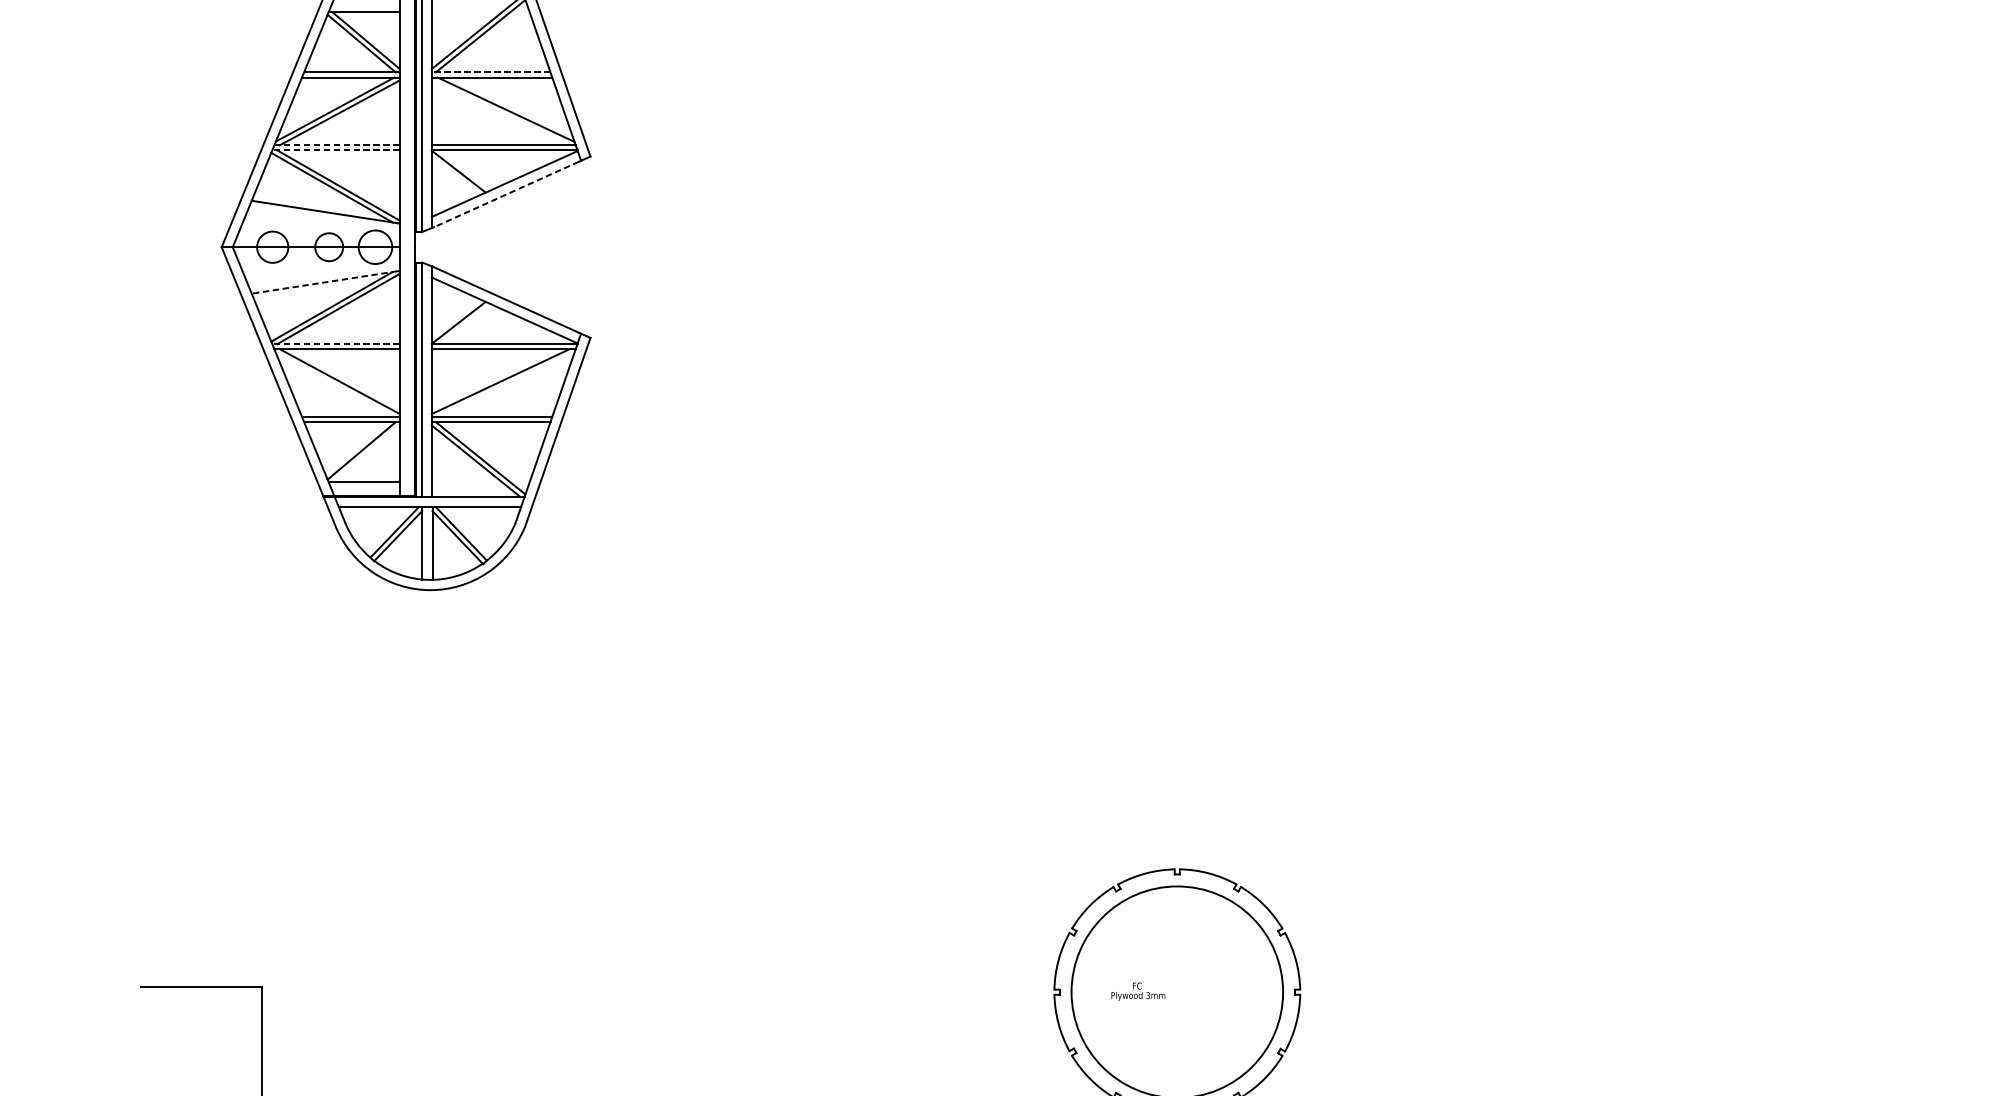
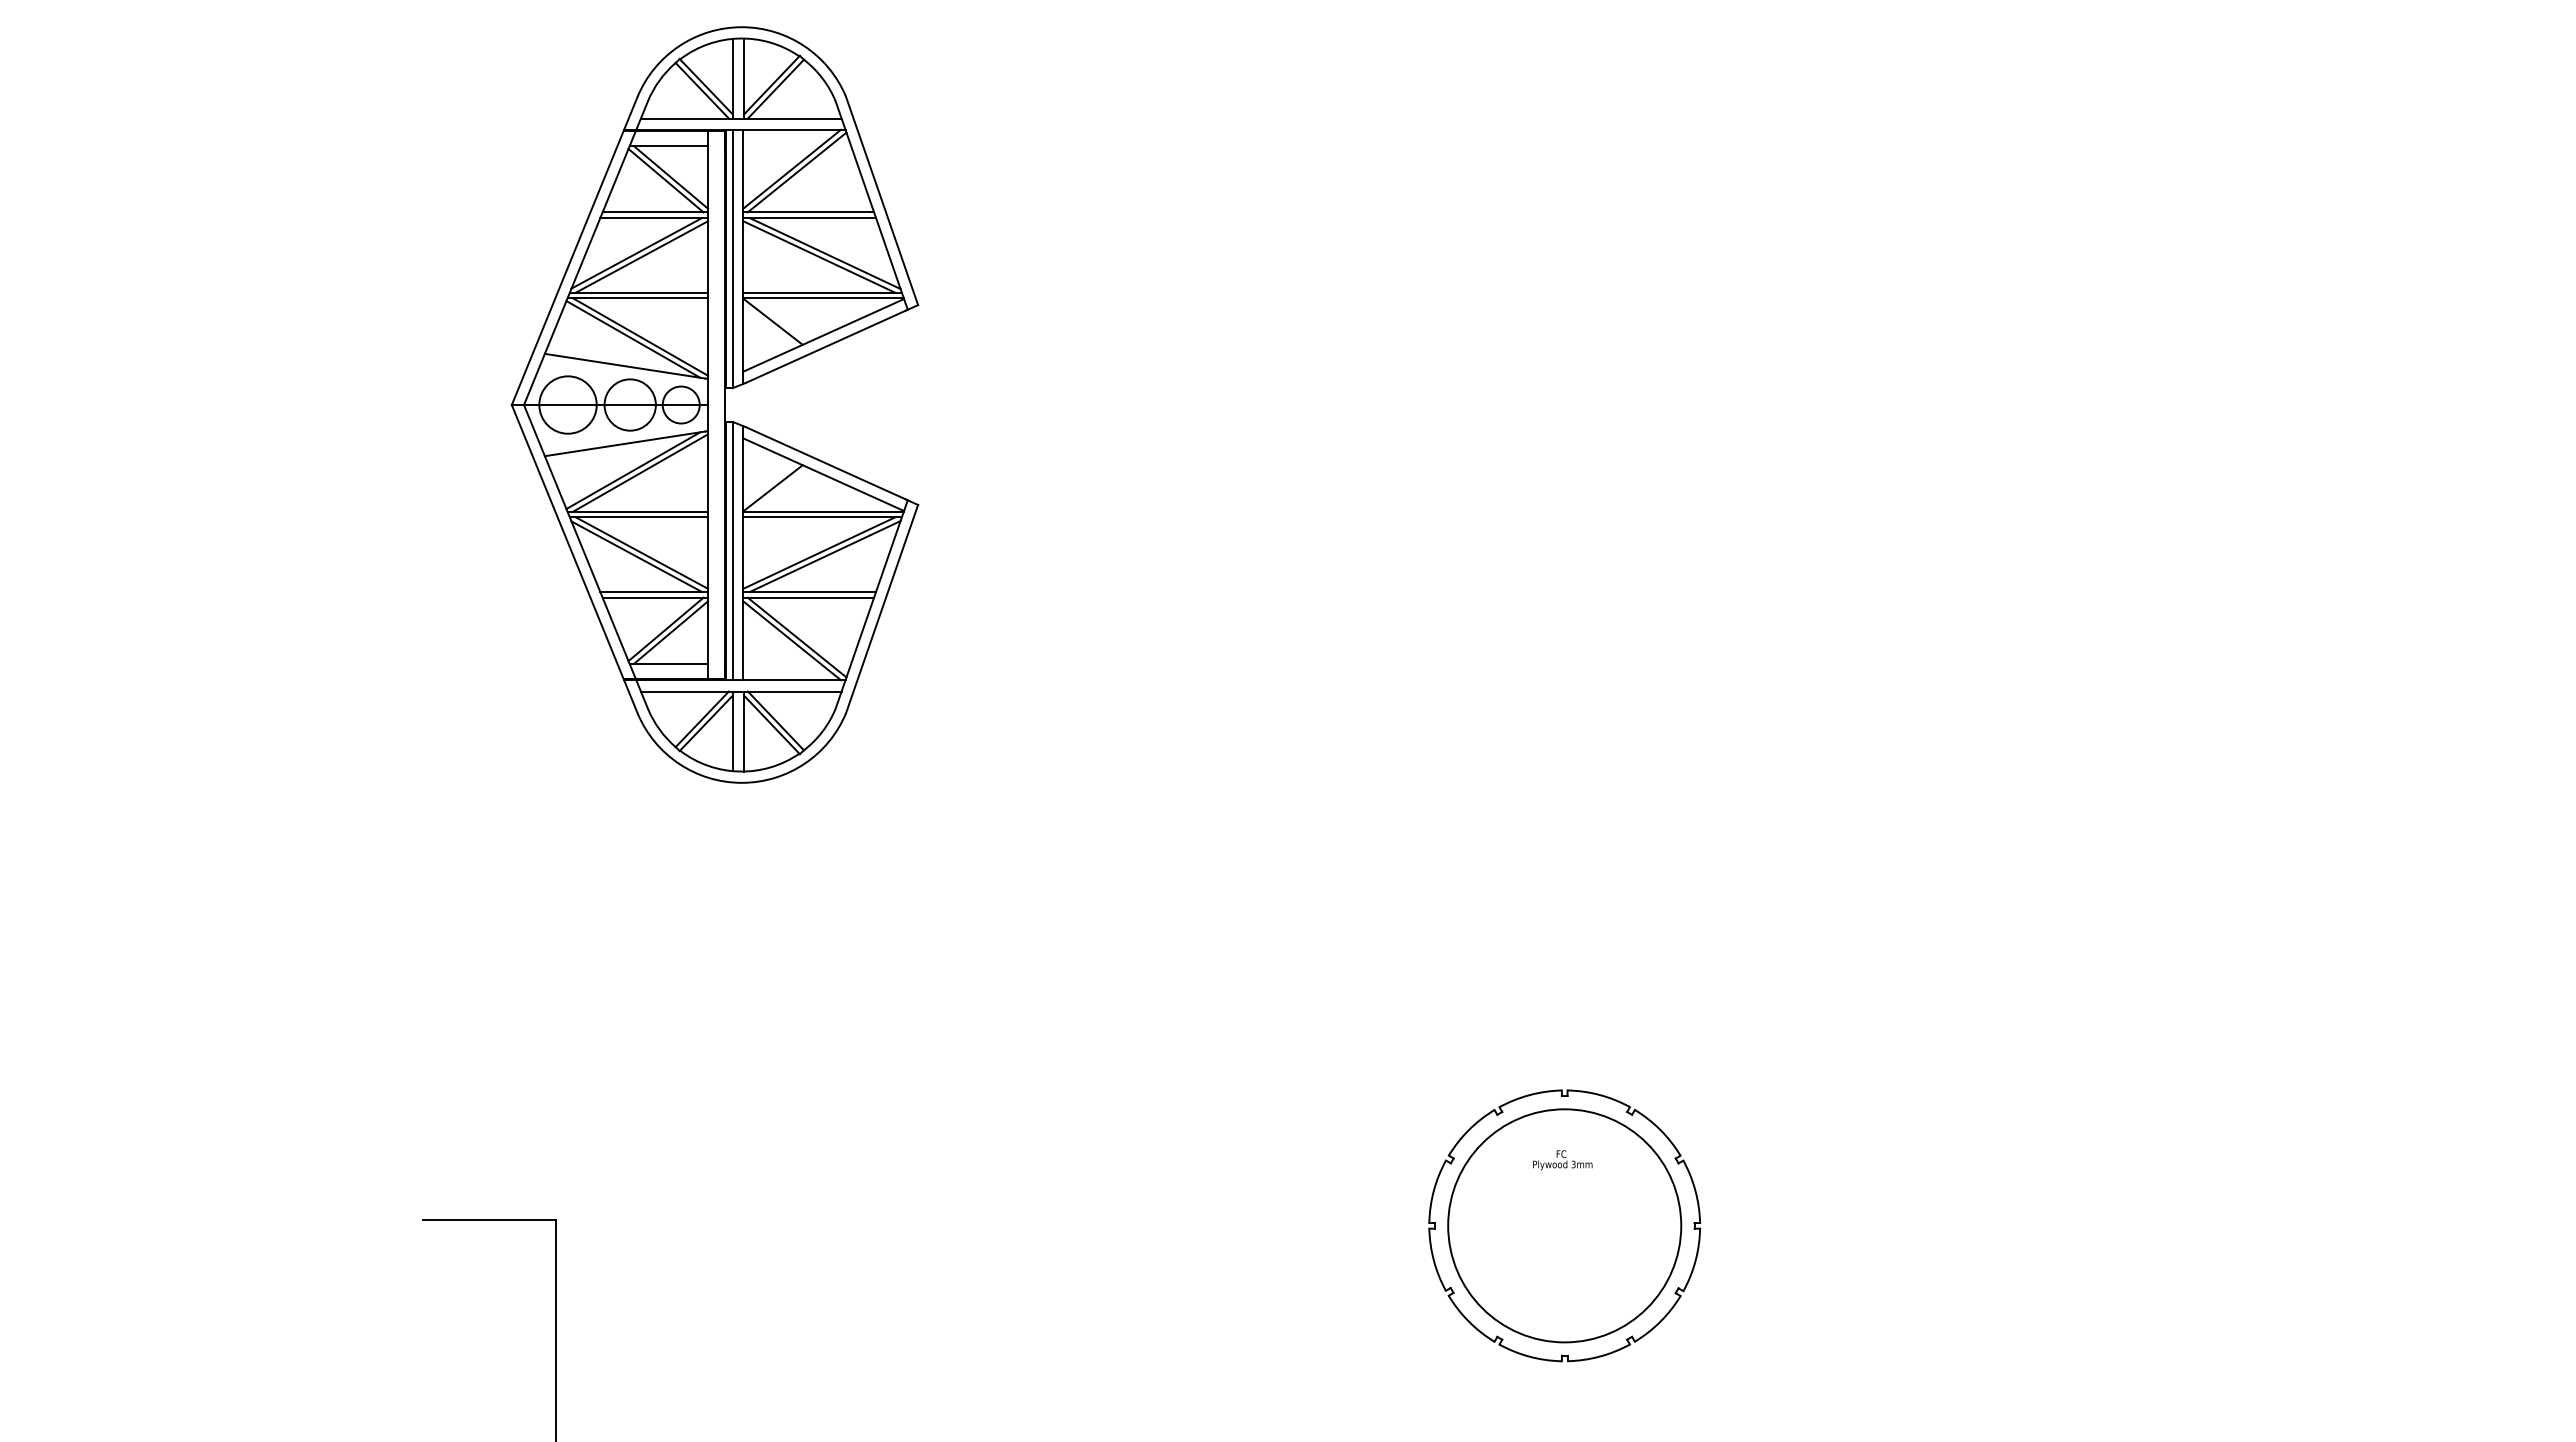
line: (490, 72) -> (808, 212), dashed -> solid
line: (500, 112) -> (819, 256), added
line: (336, 145) -> (638, 292), dashed -> solid
line: (335, 150) -> (637, 298), dashed -> solid
line: (506, 194) -> (825, 346), dashed -> solid
circle: (272, 246) -> (567, 404), size x1.67
circle: (328, 246) -> (629, 404), size x1.67
line: (323, 282) -> (624, 443), dashed -> solid
line: (335, 343) -> (637, 511), dashed -> solid
line: (334, 384) -> (636, 556), added
line: (505, 384) -> (824, 556), added
line: (366, 453) -> (671, 632), added
text: (1138, 991) -> (1562, 1160), moved

